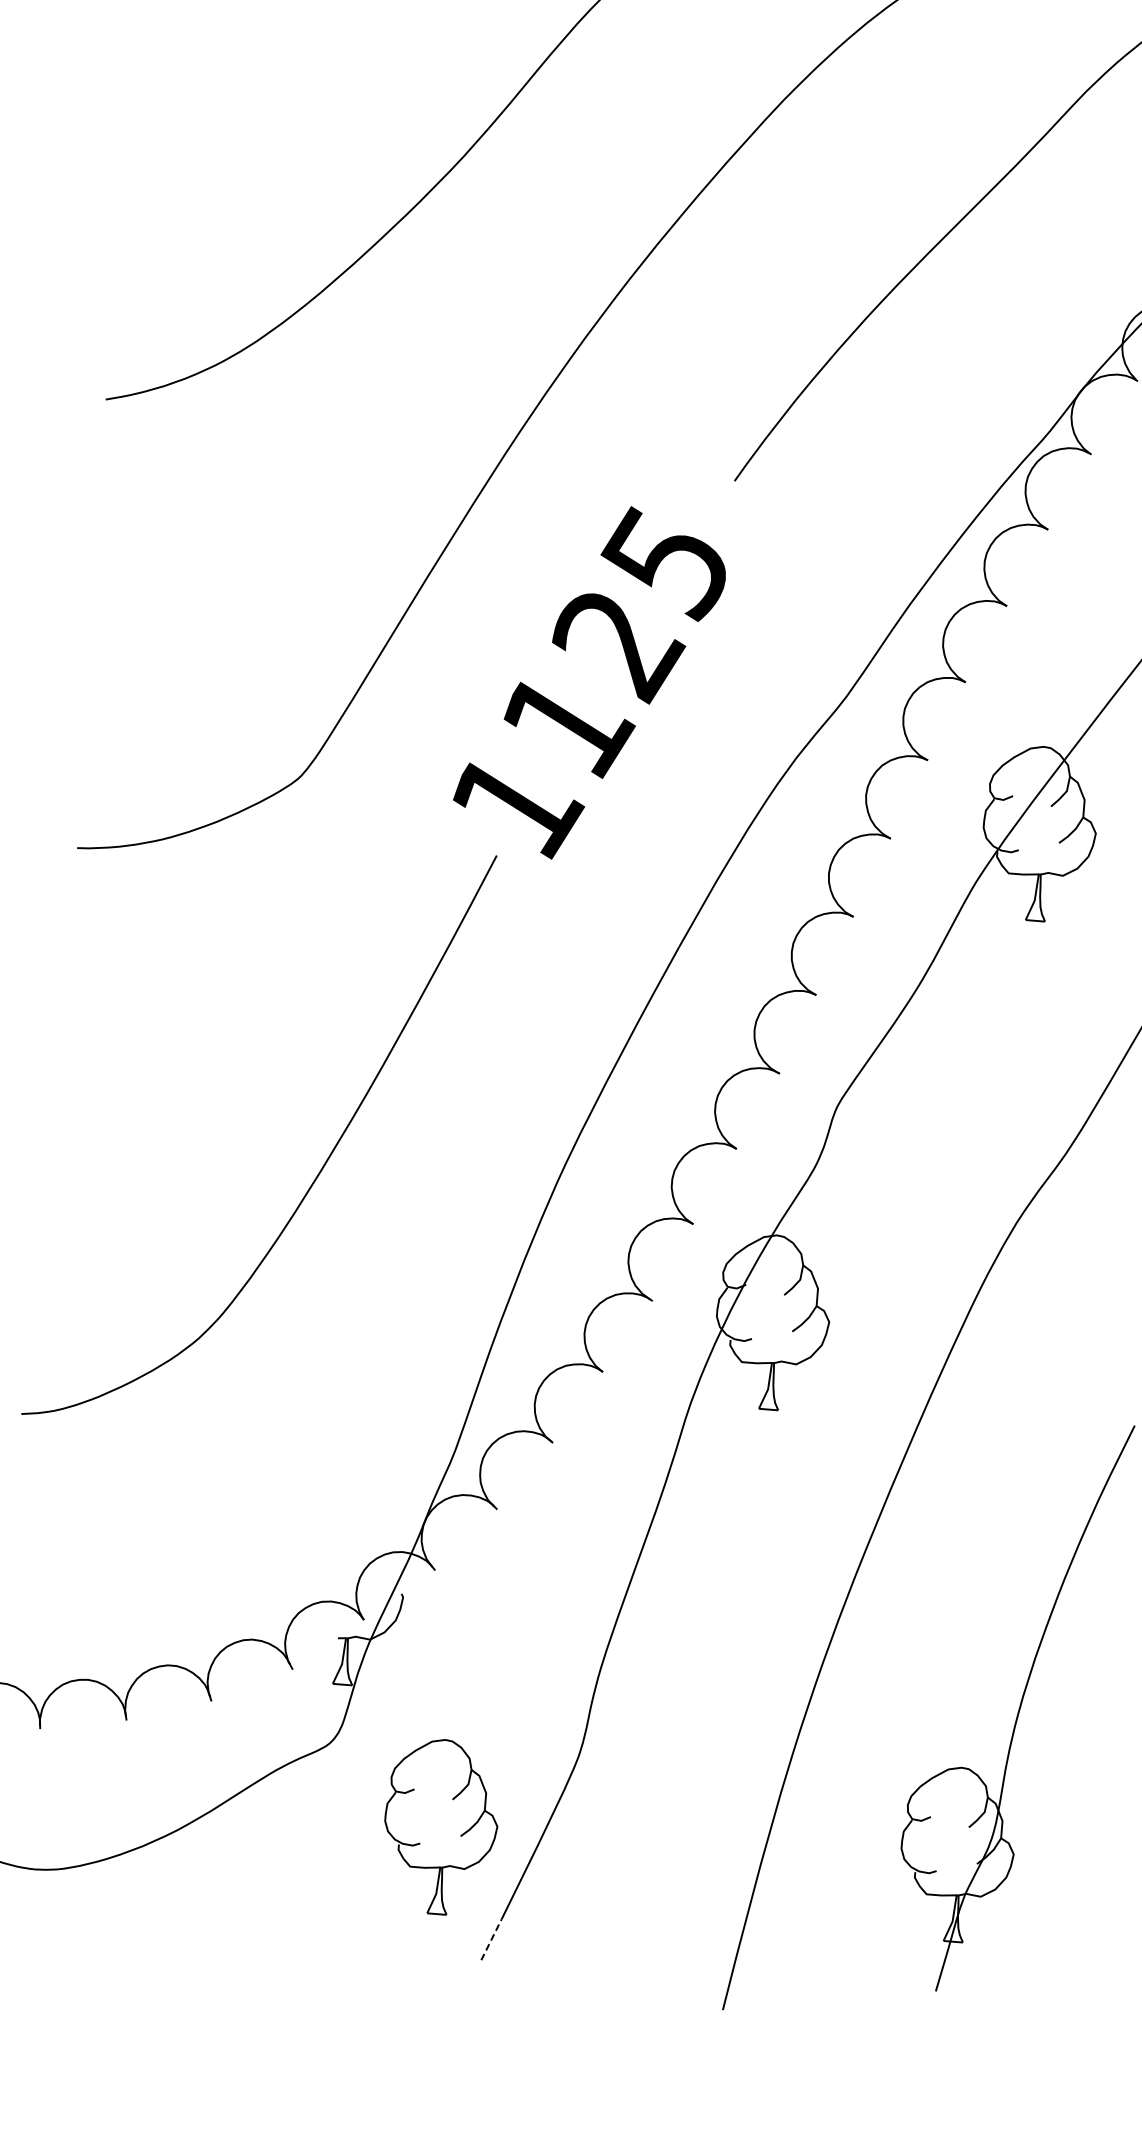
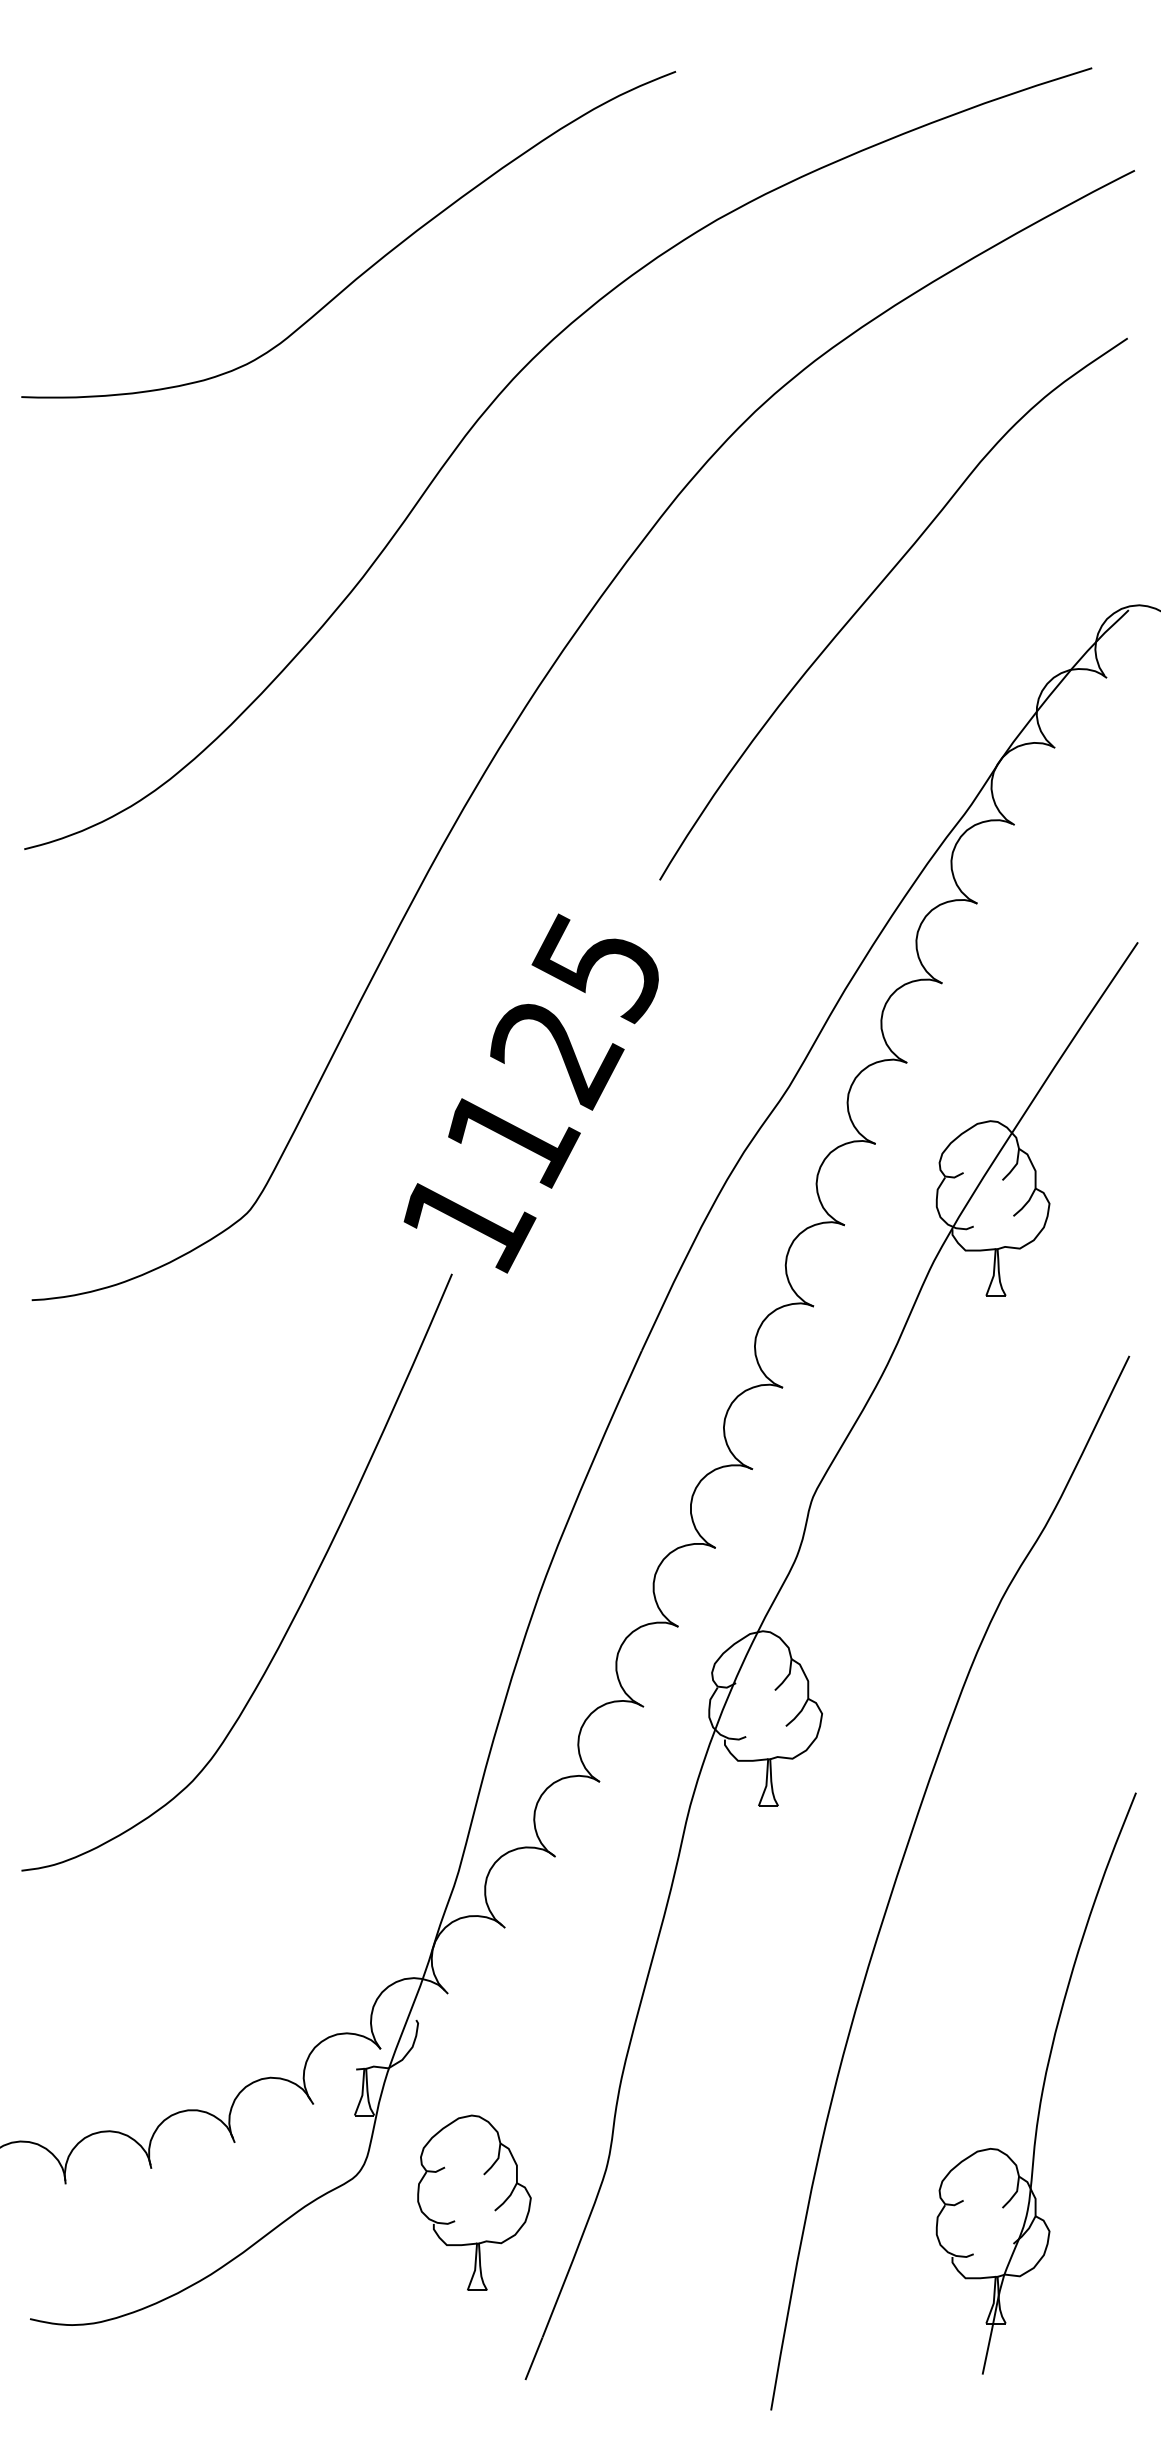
part: (460, 1835) -> (494, 2209), moved
line: (491, 1939) -> (534, 2358), dashed -> solid

